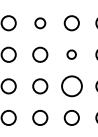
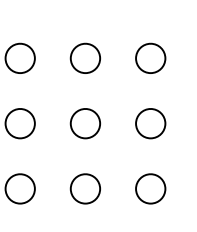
part: (40, 23) -> (85, 58), size x1.43
part: (71, 54) -> (149, 123), size x1.67
part: (71, 86) -> (149, 189), size x0.71

